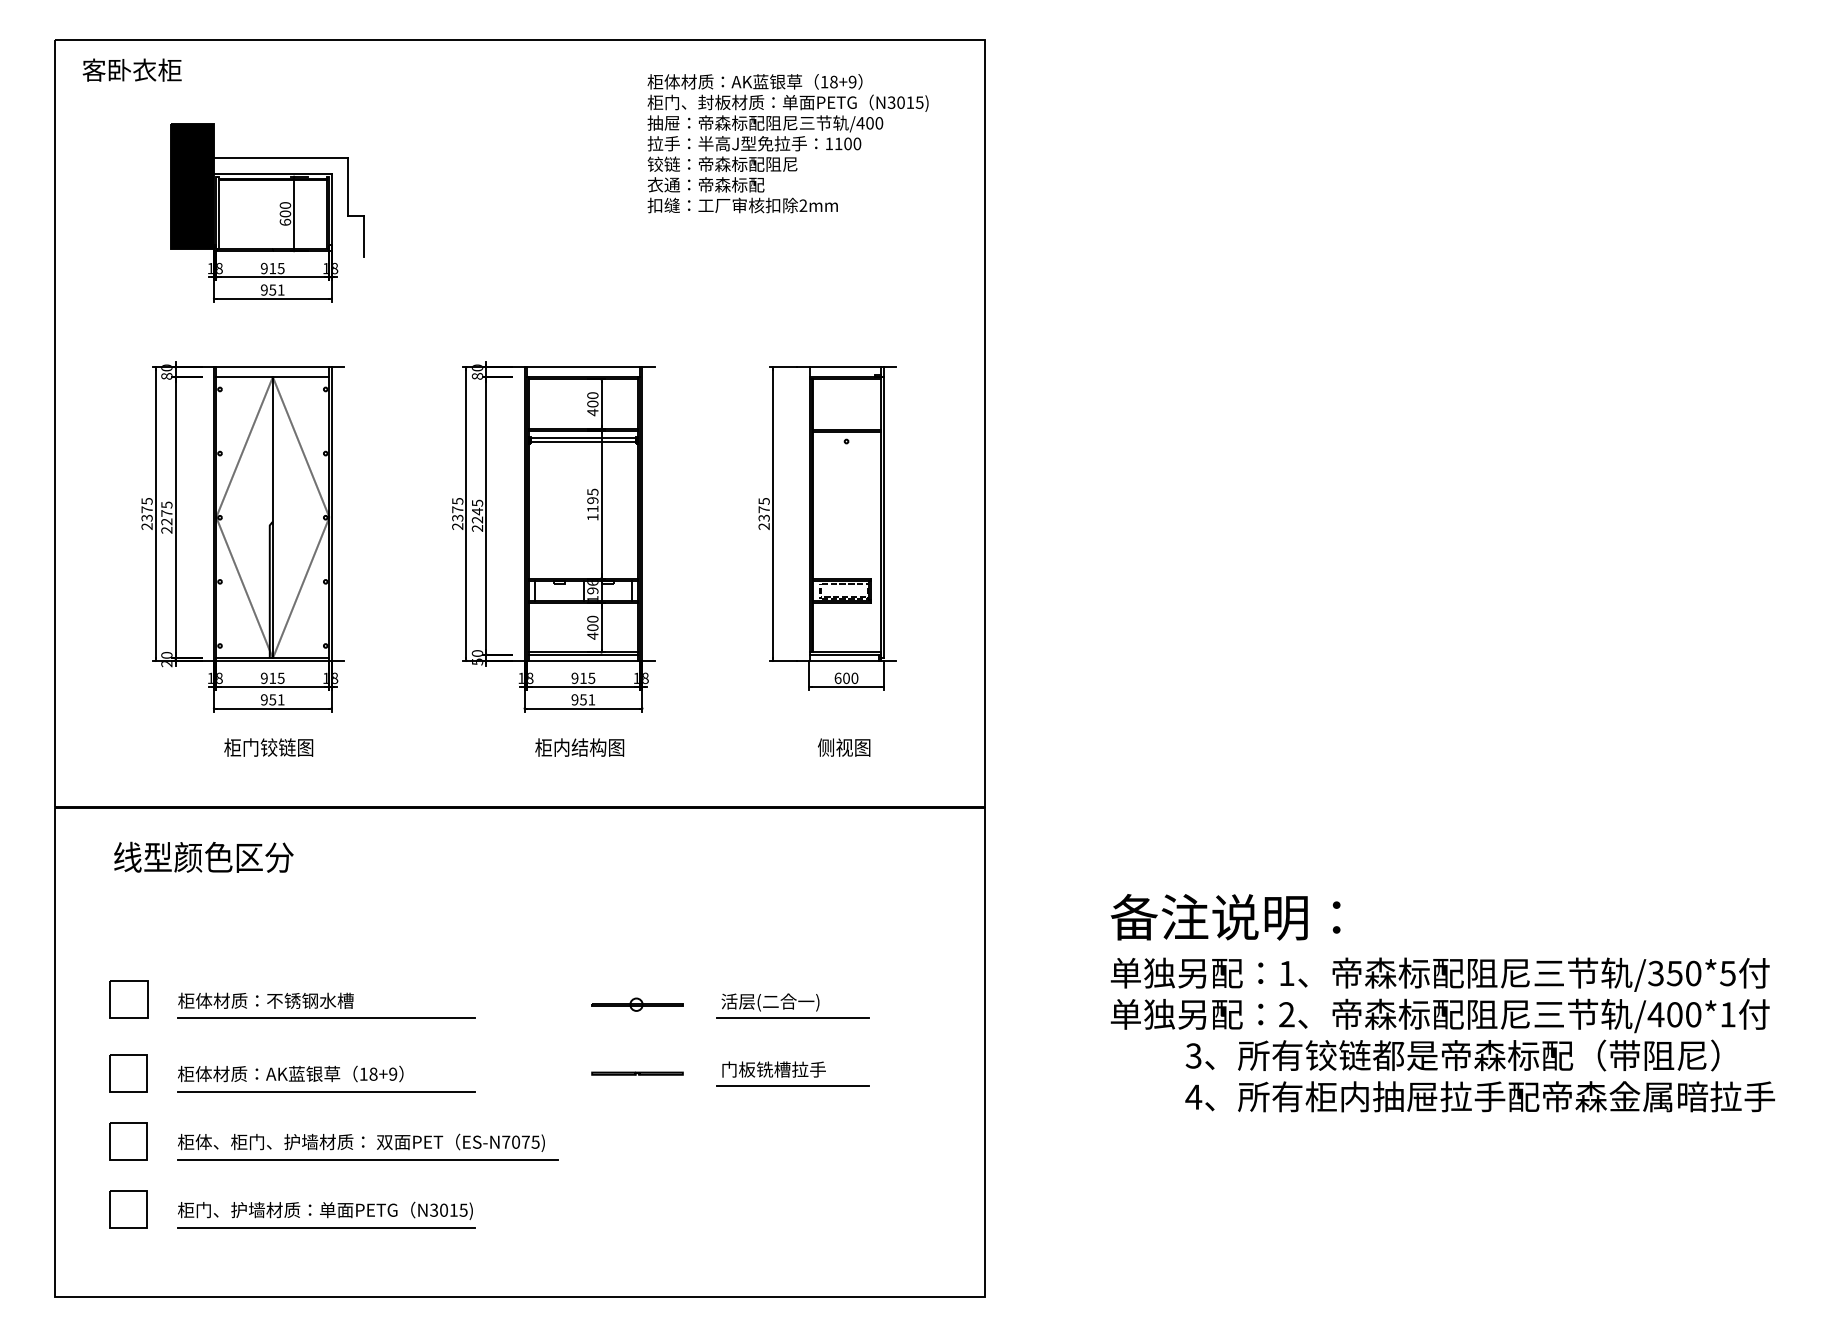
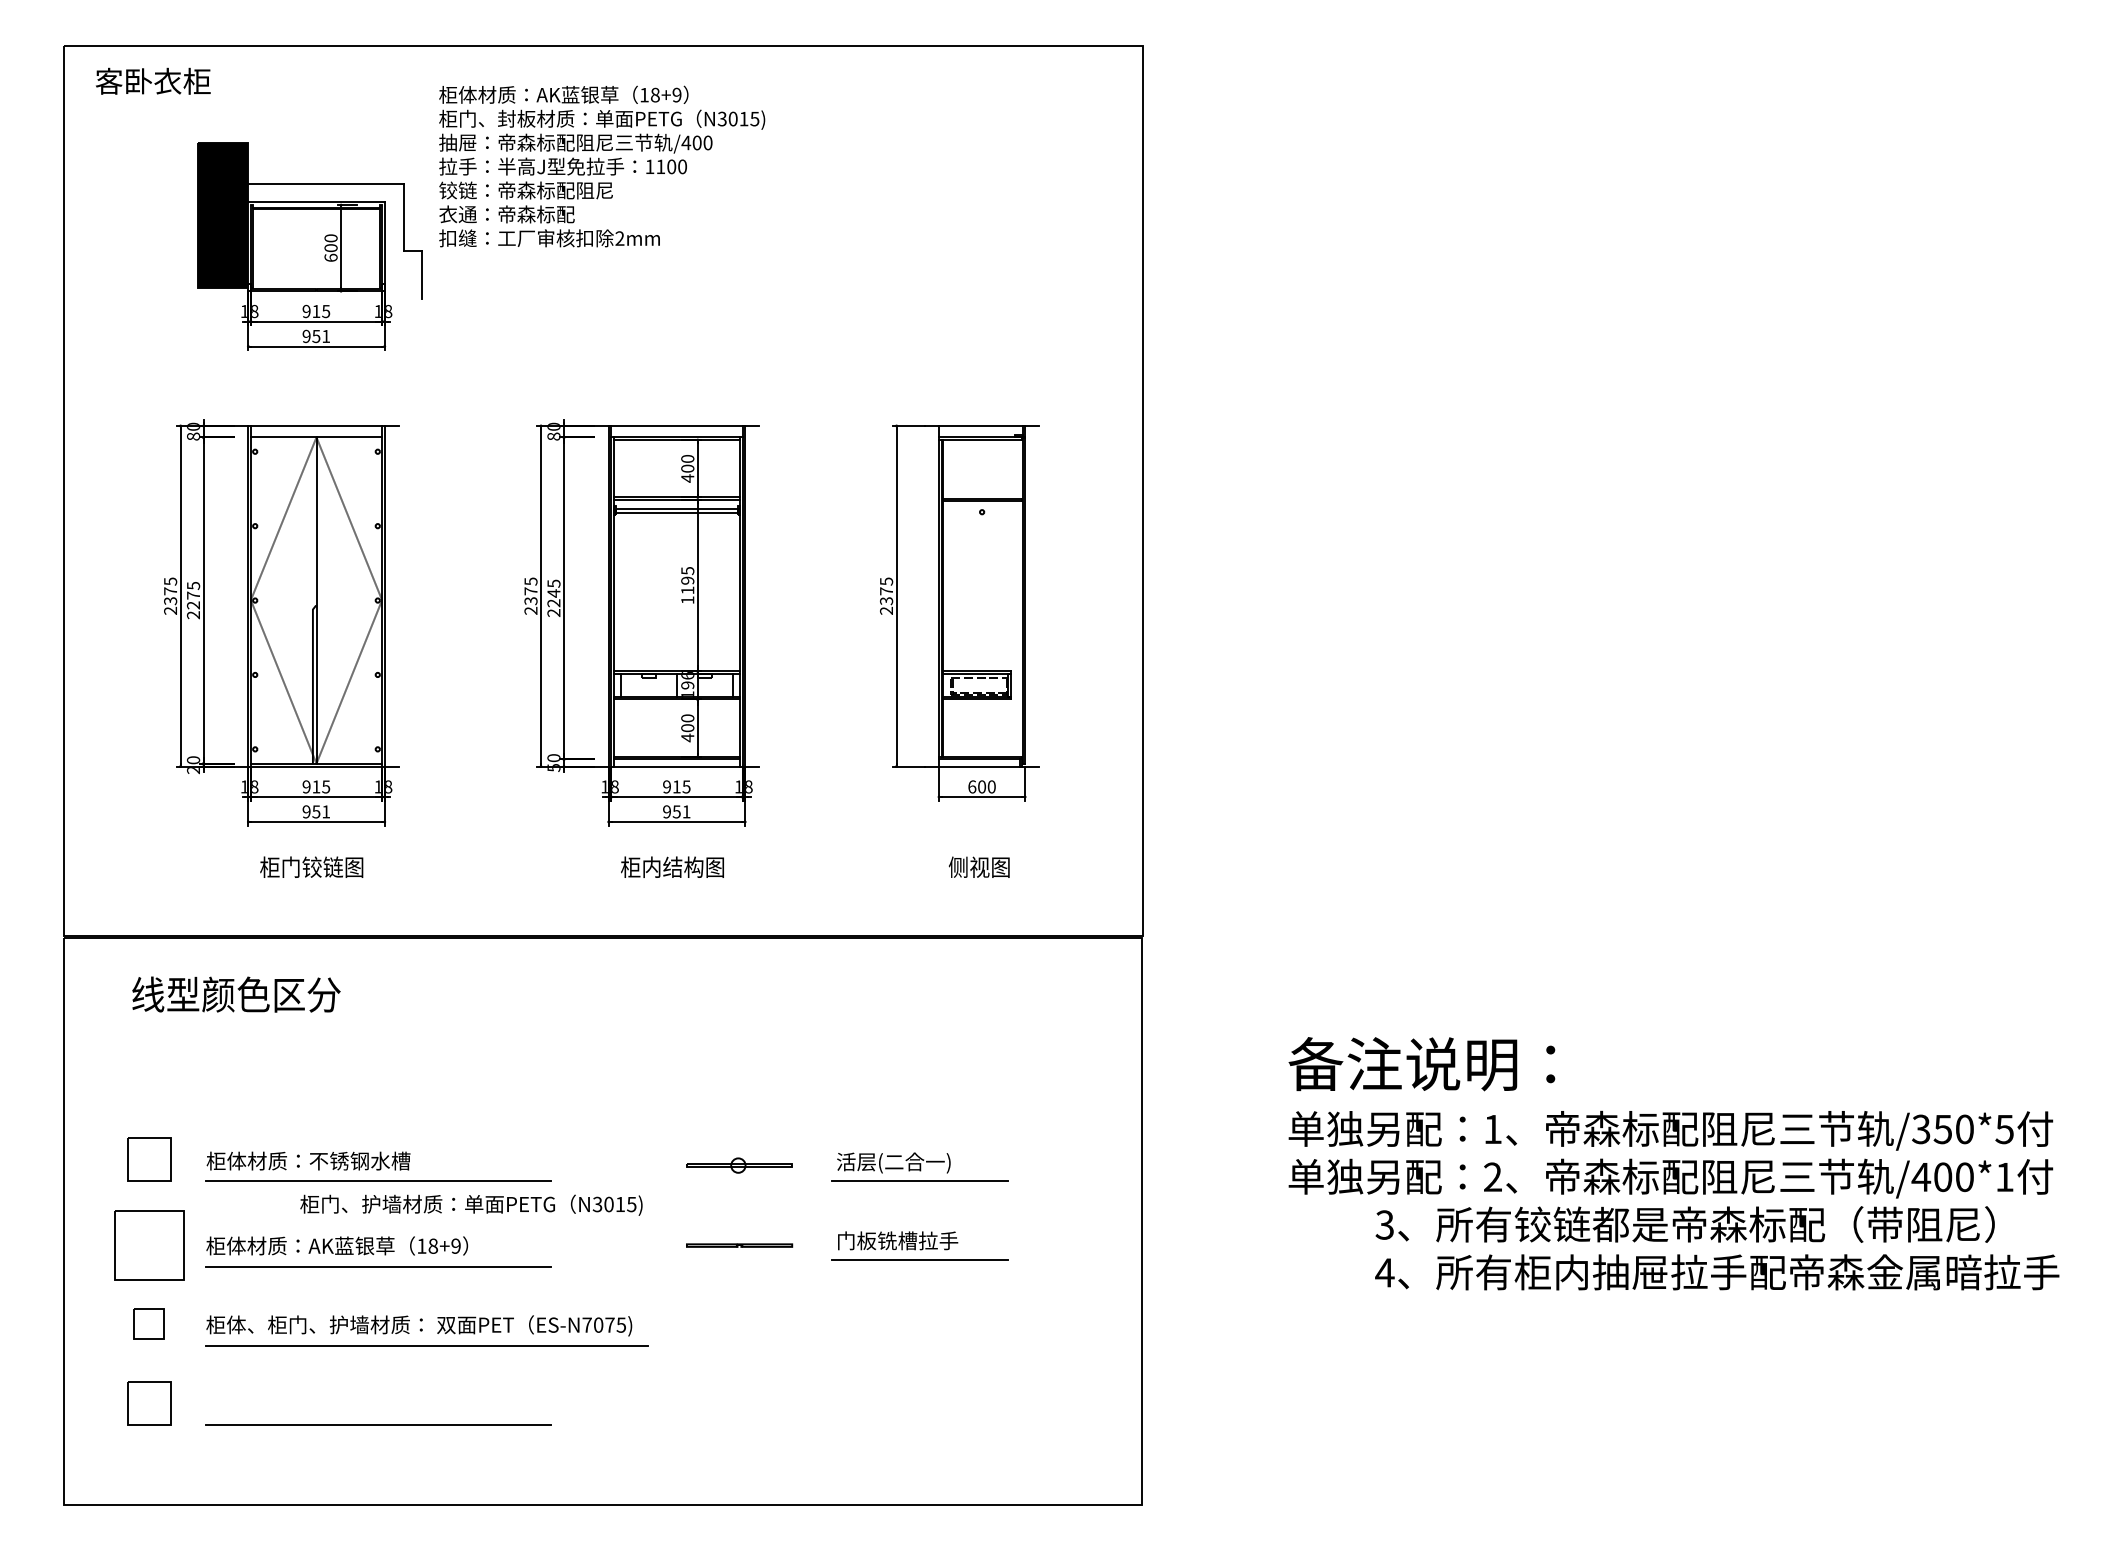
text: (787, 143) -> (601, 166), moved
part: (128, 1073) -> (149, 1245), size x1.6
part: (128, 1141) -> (149, 1324), size x0.7
text: (325, 1210) -> (471, 1204), moved

